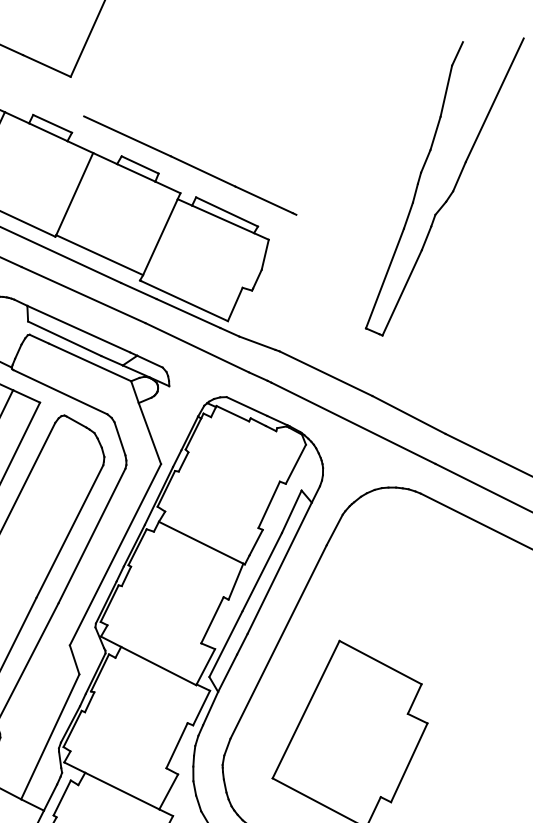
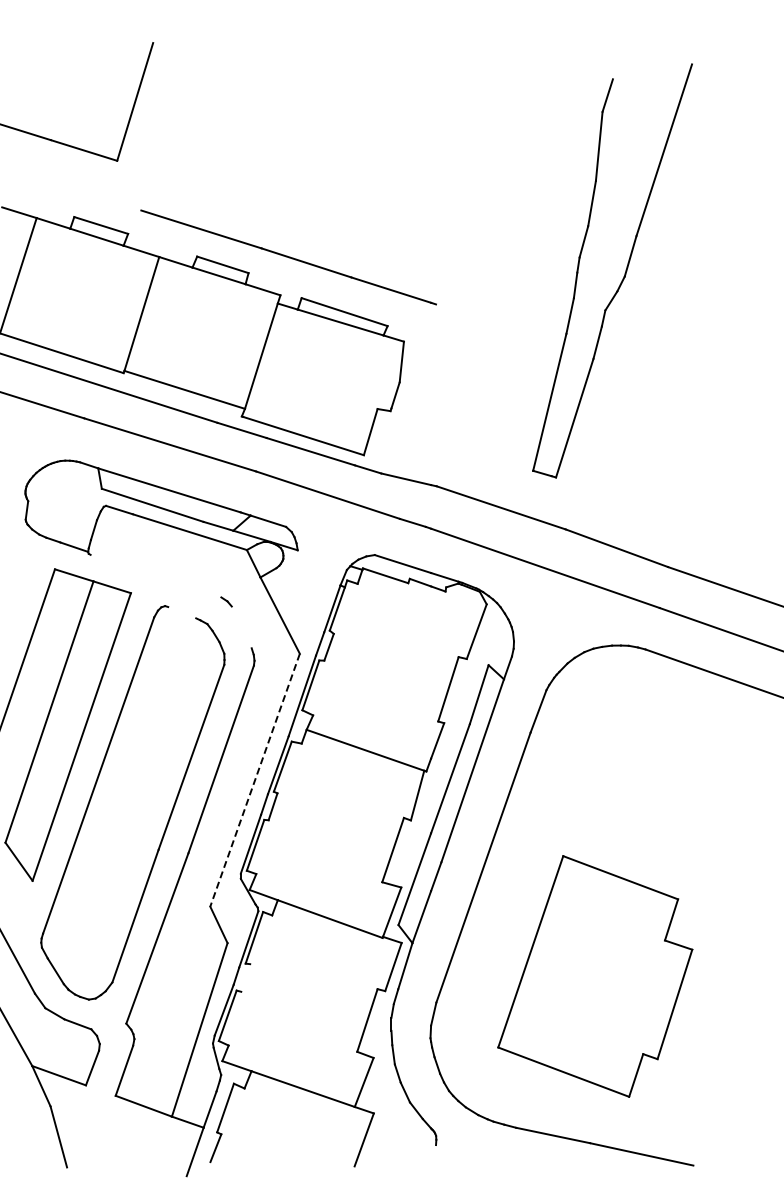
part: (453, 188) -> (624, 273), moved
line: (60, 391) -> (155, 575), removed
line: (76, 422) -> (182, 612), removed
line: (119, 438) -> (241, 627), removed
line: (115, 554) -> (254, 780), solid -> dashed
line: (89, 701) -> (245, 977), removed

